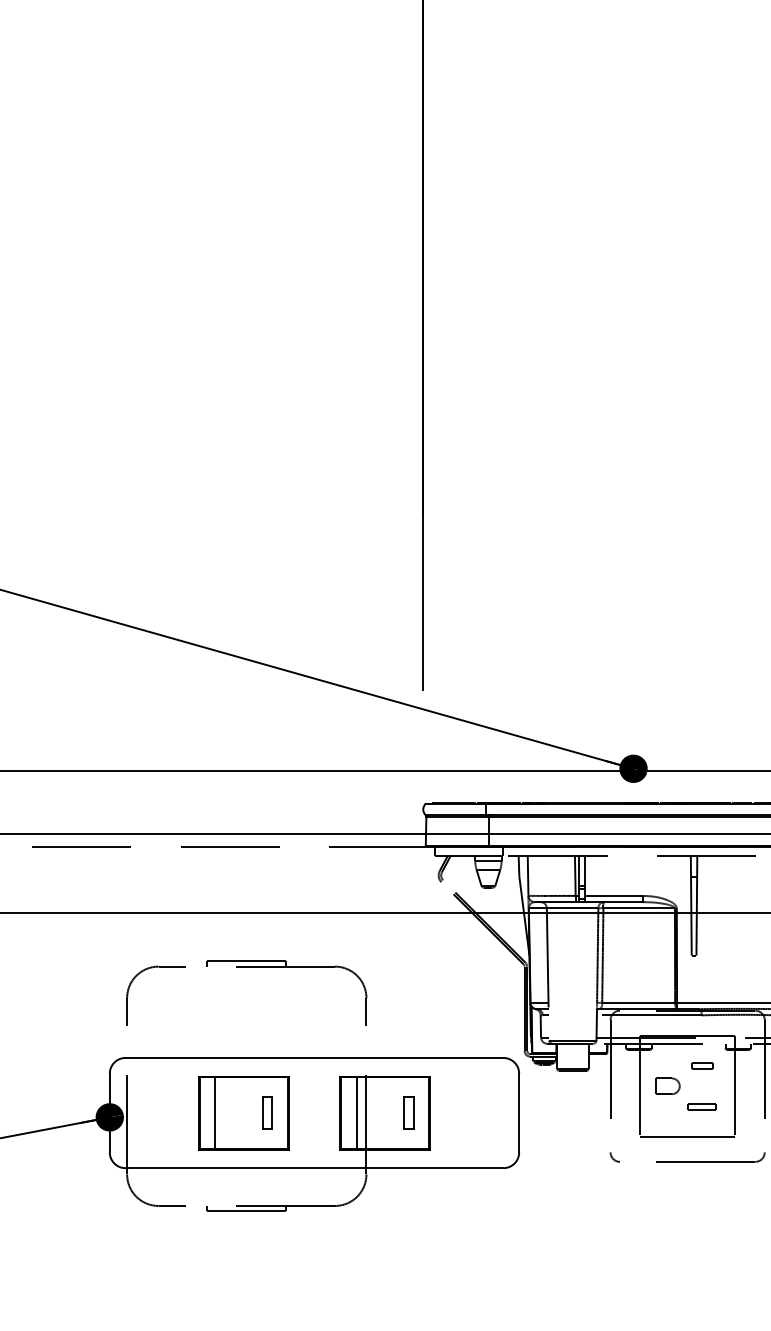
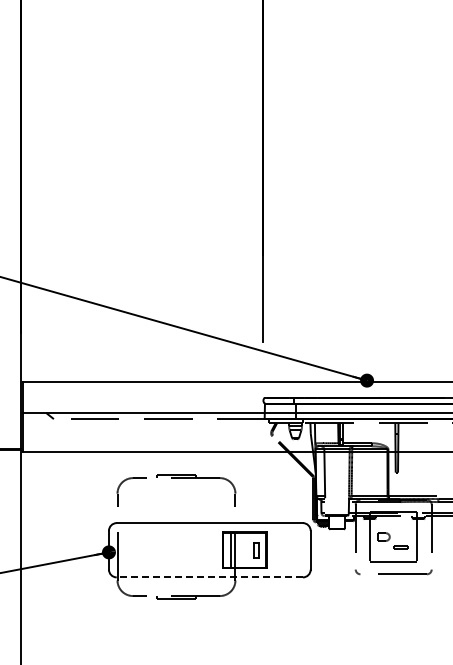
part: (701, 1064) -> (400, 526), removed
part: (242, 1111) -> (174, 549), removed
line: (313, 1168) -> (209, 577), solid -> dashed

